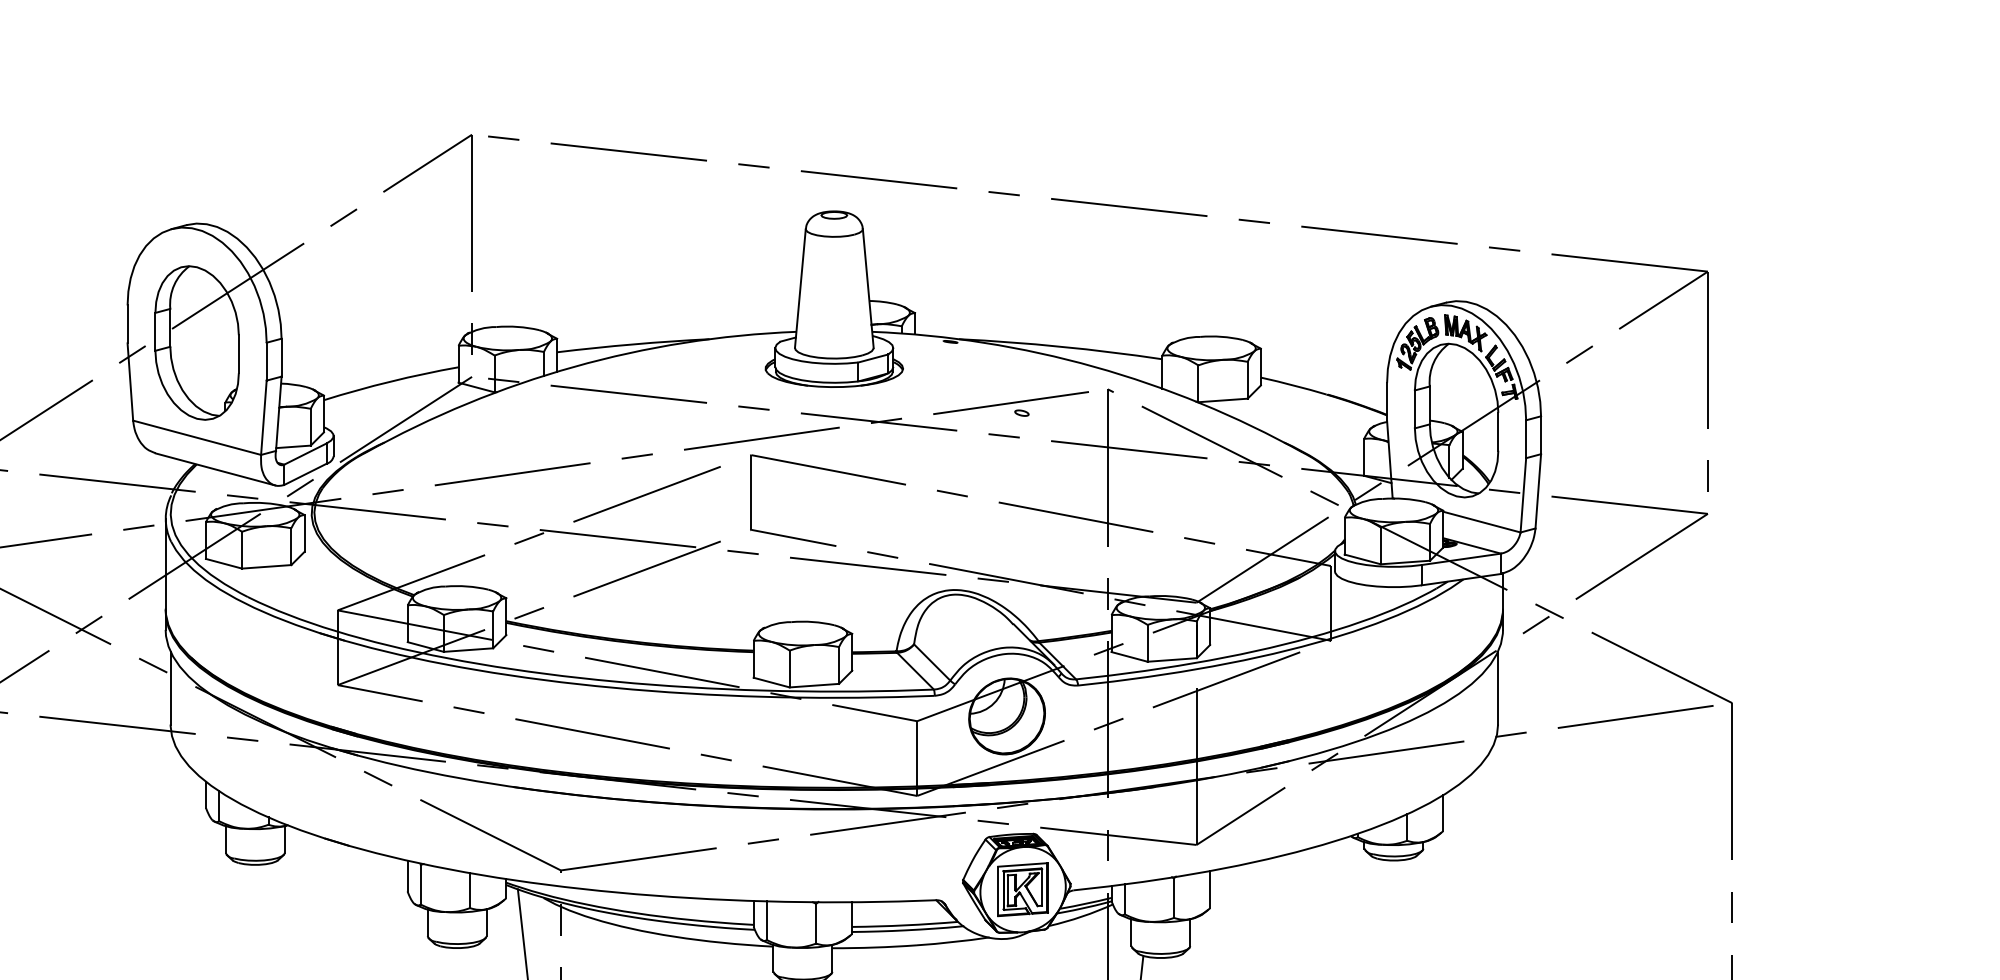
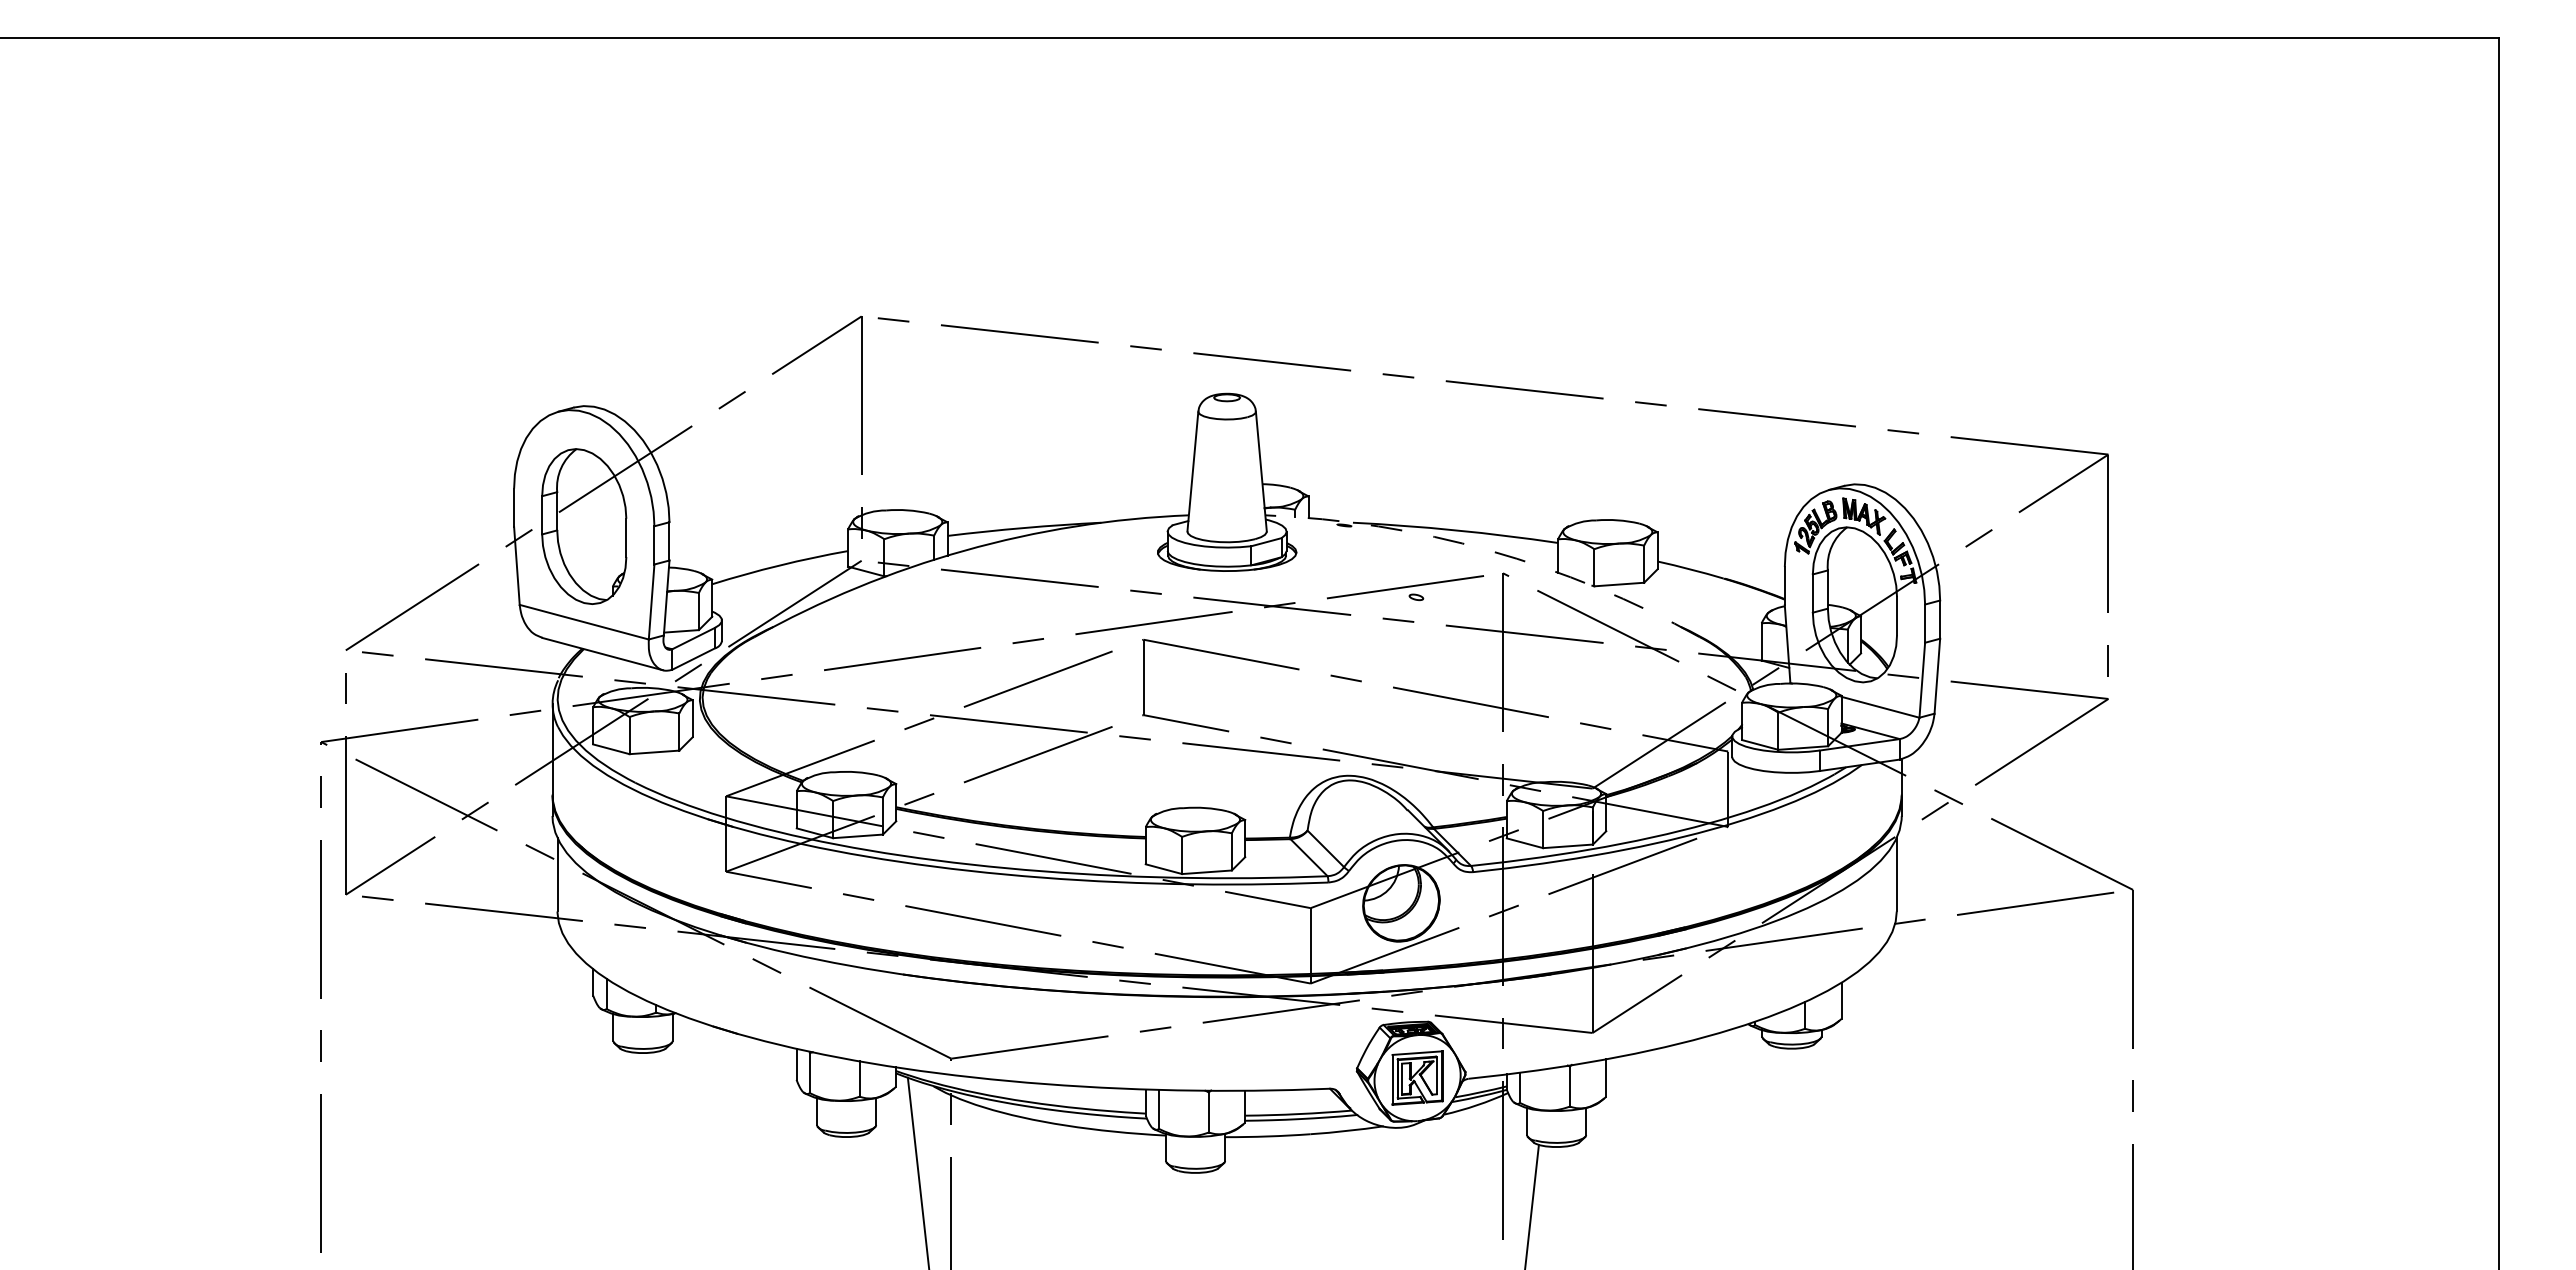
arc: (1094, 366) -> (1489, 550), solid -> dashed

